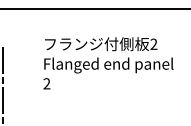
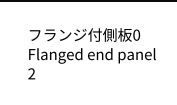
text: (153, 43) -> (136, 34), 2 -> 0

